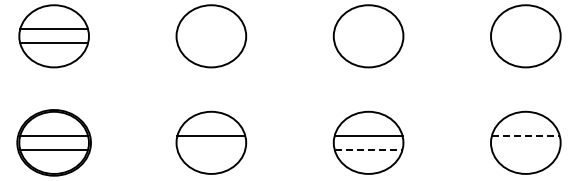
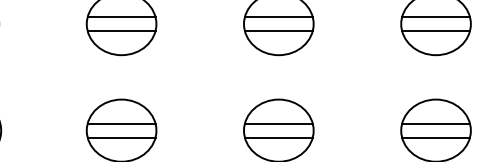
line: (211, 29) -> (121, 17), added
line: (368, 29) -> (278, 17), added
line: (525, 29) -> (435, 17), added
line: (211, 43) -> (121, 31), added
line: (368, 43) -> (278, 31), added
line: (525, 43) -> (435, 31), added
line: (525, 135) -> (435, 123), dashed -> solid
line: (211, 149) -> (121, 137), added
line: (368, 149) -> (278, 137), dashed -> solid
line: (525, 149) -> (435, 137), added

